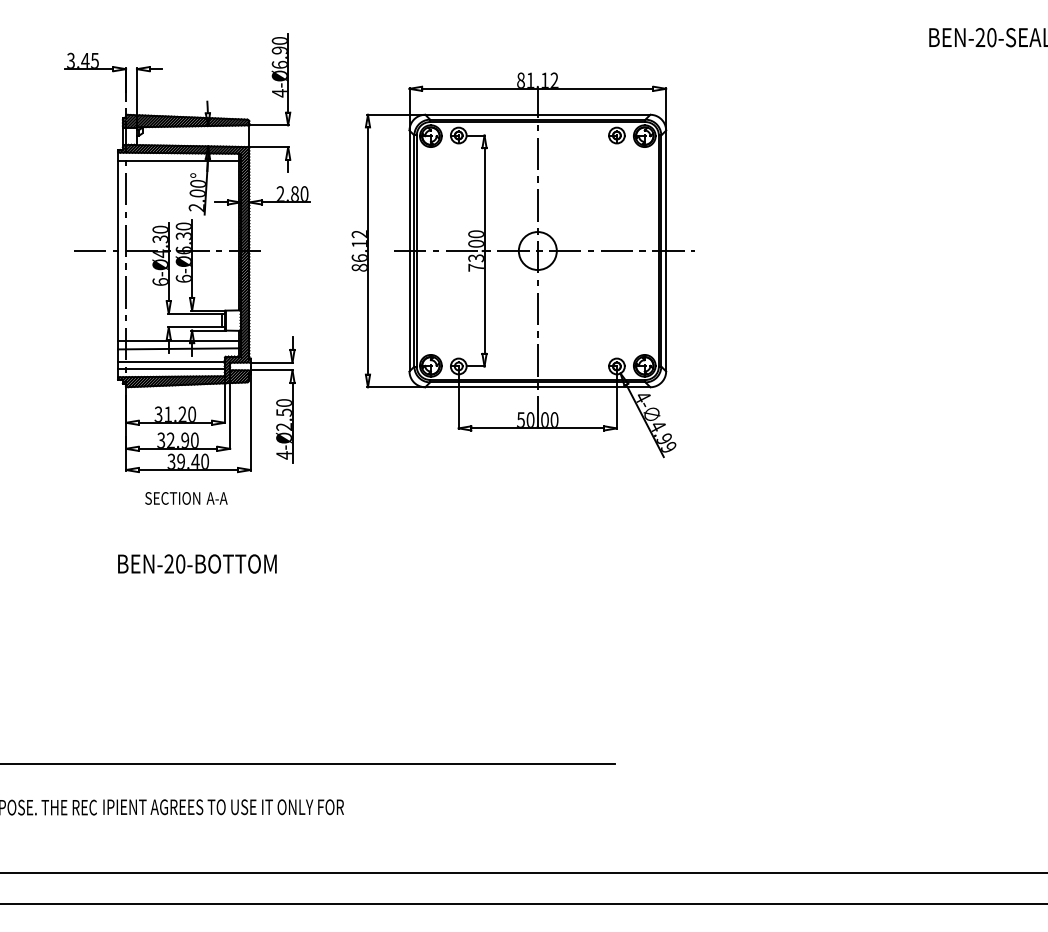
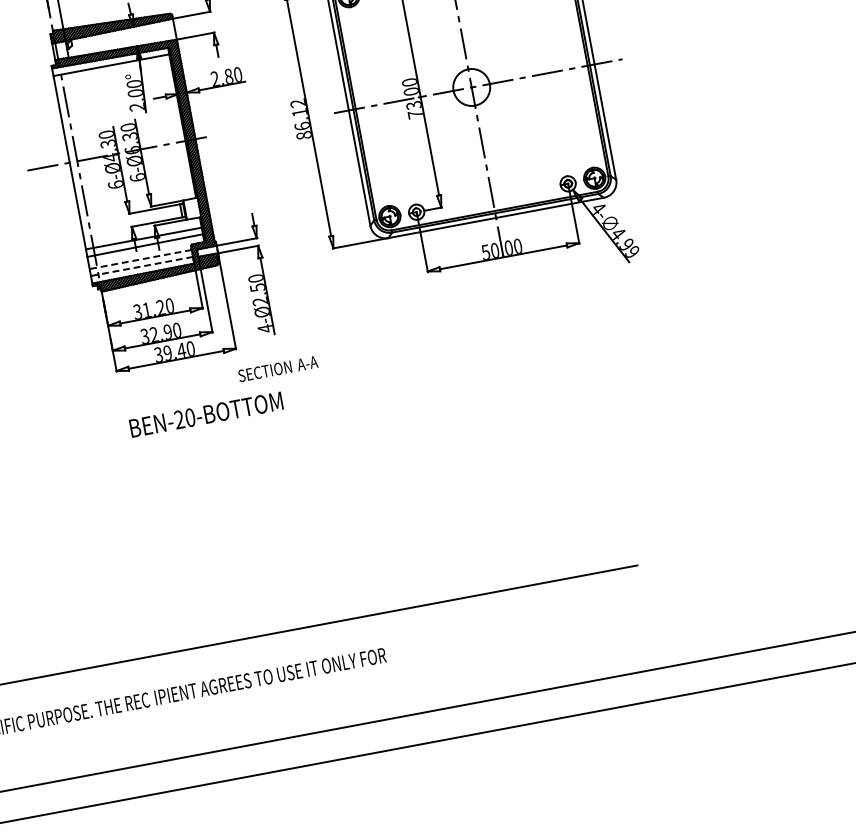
line: (170, 362) -> (139, 260), solid -> dashed
line: (170, 369) -> (141, 266), solid -> dashed
text: (186, 498) -> (278, 369), moved
text: (197, 563) -> (206, 414), moved

